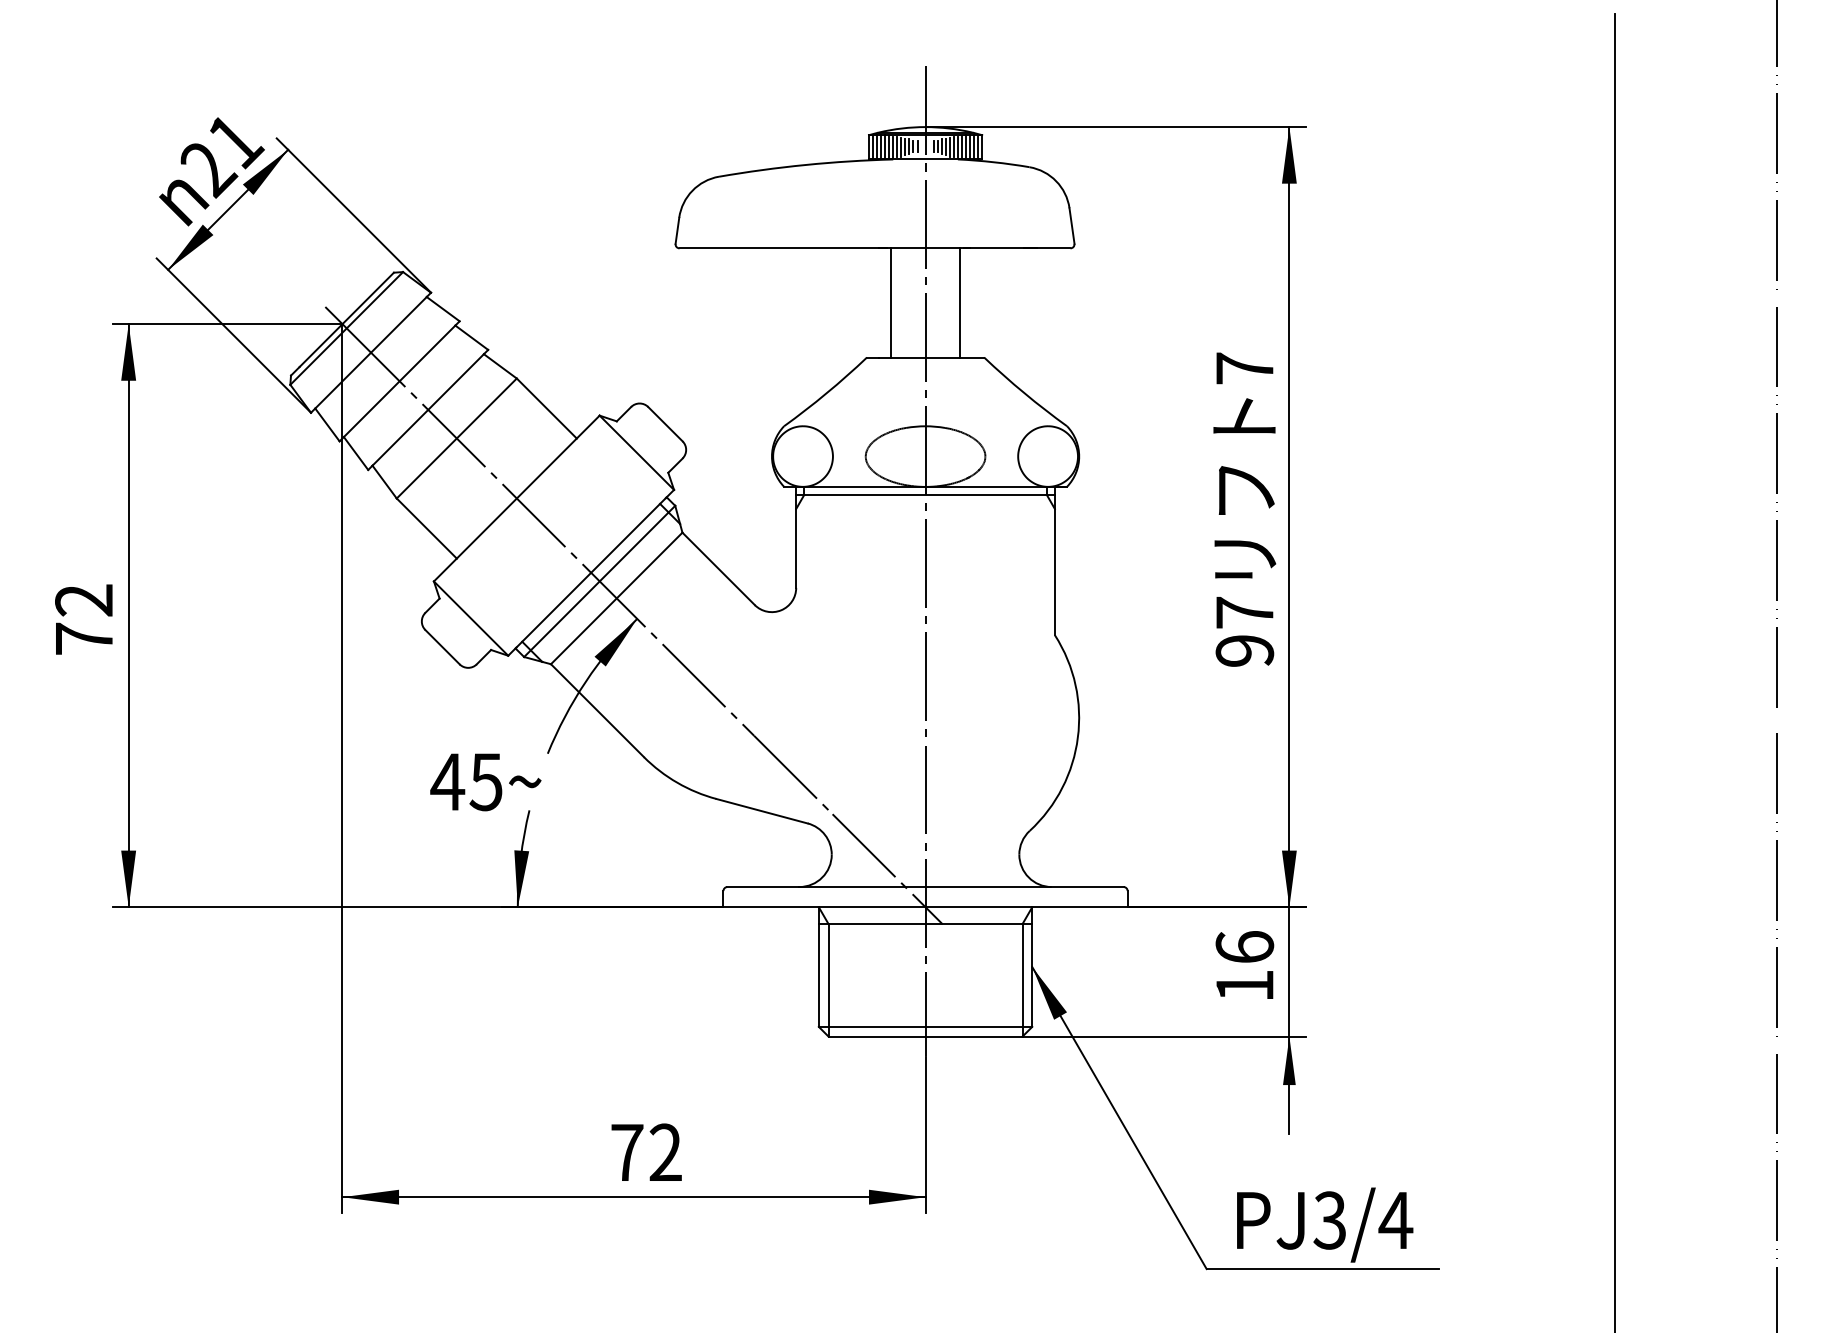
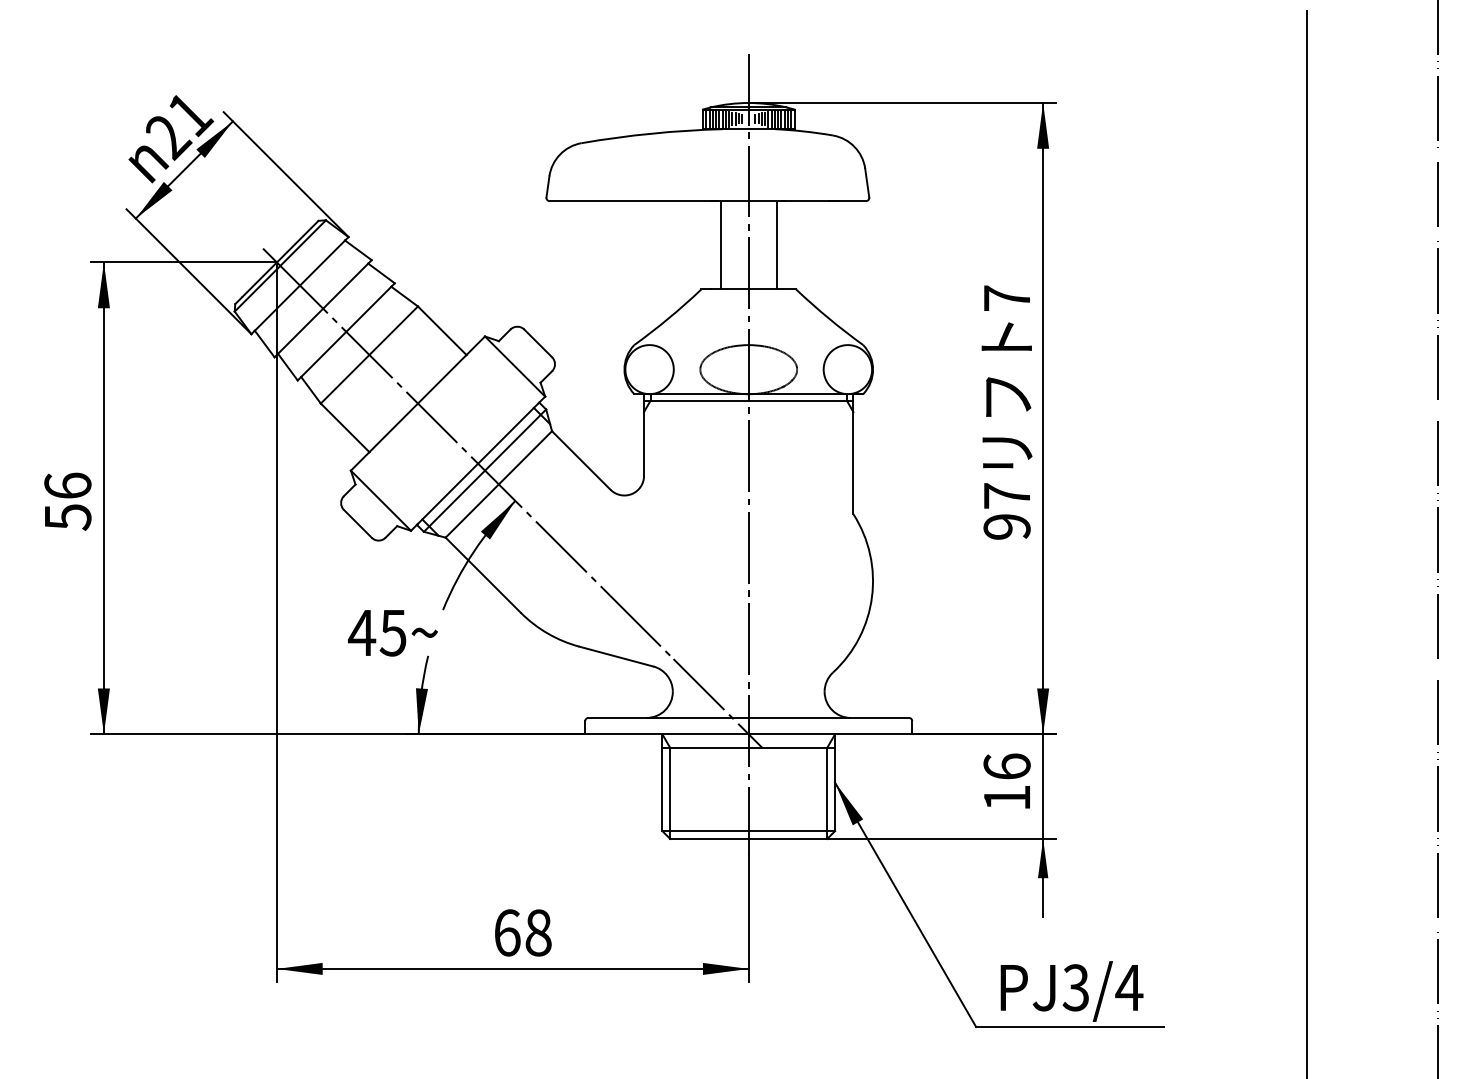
text: (84, 619) -> (68, 501), 72 -> 56
text: (646, 1152) -> (522, 932), 72 -> 68

